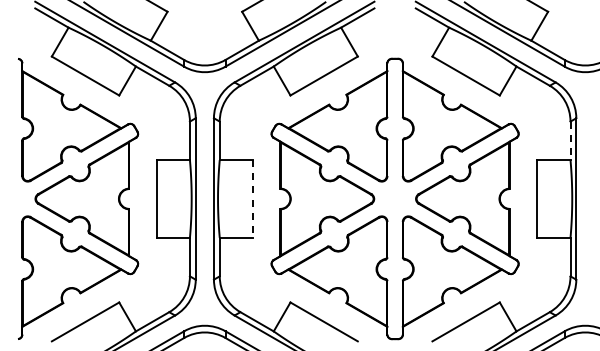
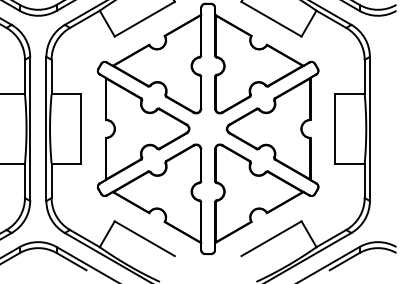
line: (570, 141) -> (364, 77), dashed -> solid
line: (253, 198) -> (81, 128), dashed -> solid

